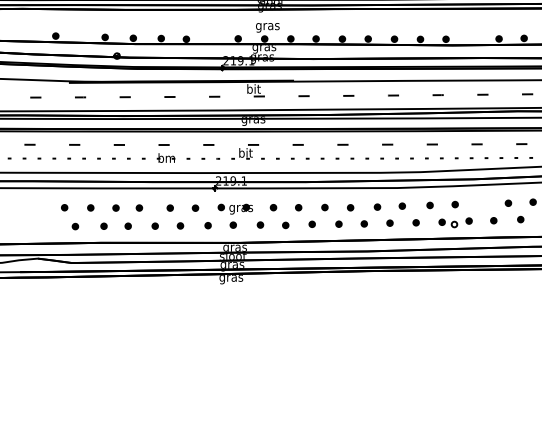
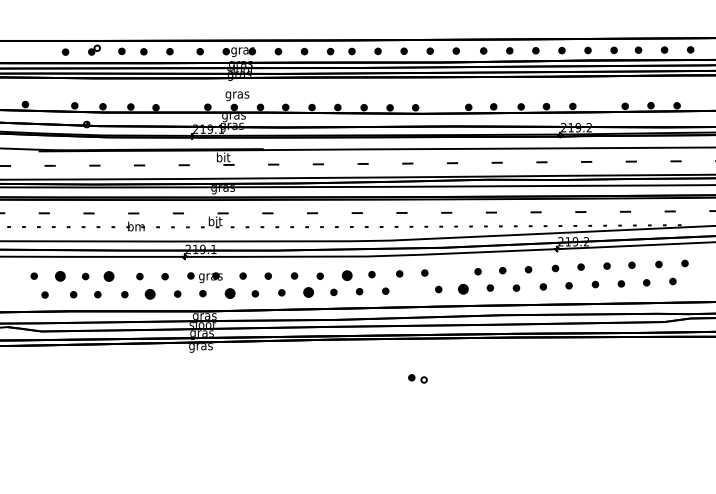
part: (376, 207) -> (346, 275), size x1.6
part: (90, 208) -> (60, 276), size x1.6
part: (138, 208) -> (108, 276), size x1.6
part: (493, 220) -> (463, 288), size x1.6
part: (447, 223) -> (417, 378), moved
part: (338, 224) -> (308, 292), size x1.6
part: (259, 225) -> (229, 293), size x1.6
part: (179, 226) -> (149, 294), size x1.6

